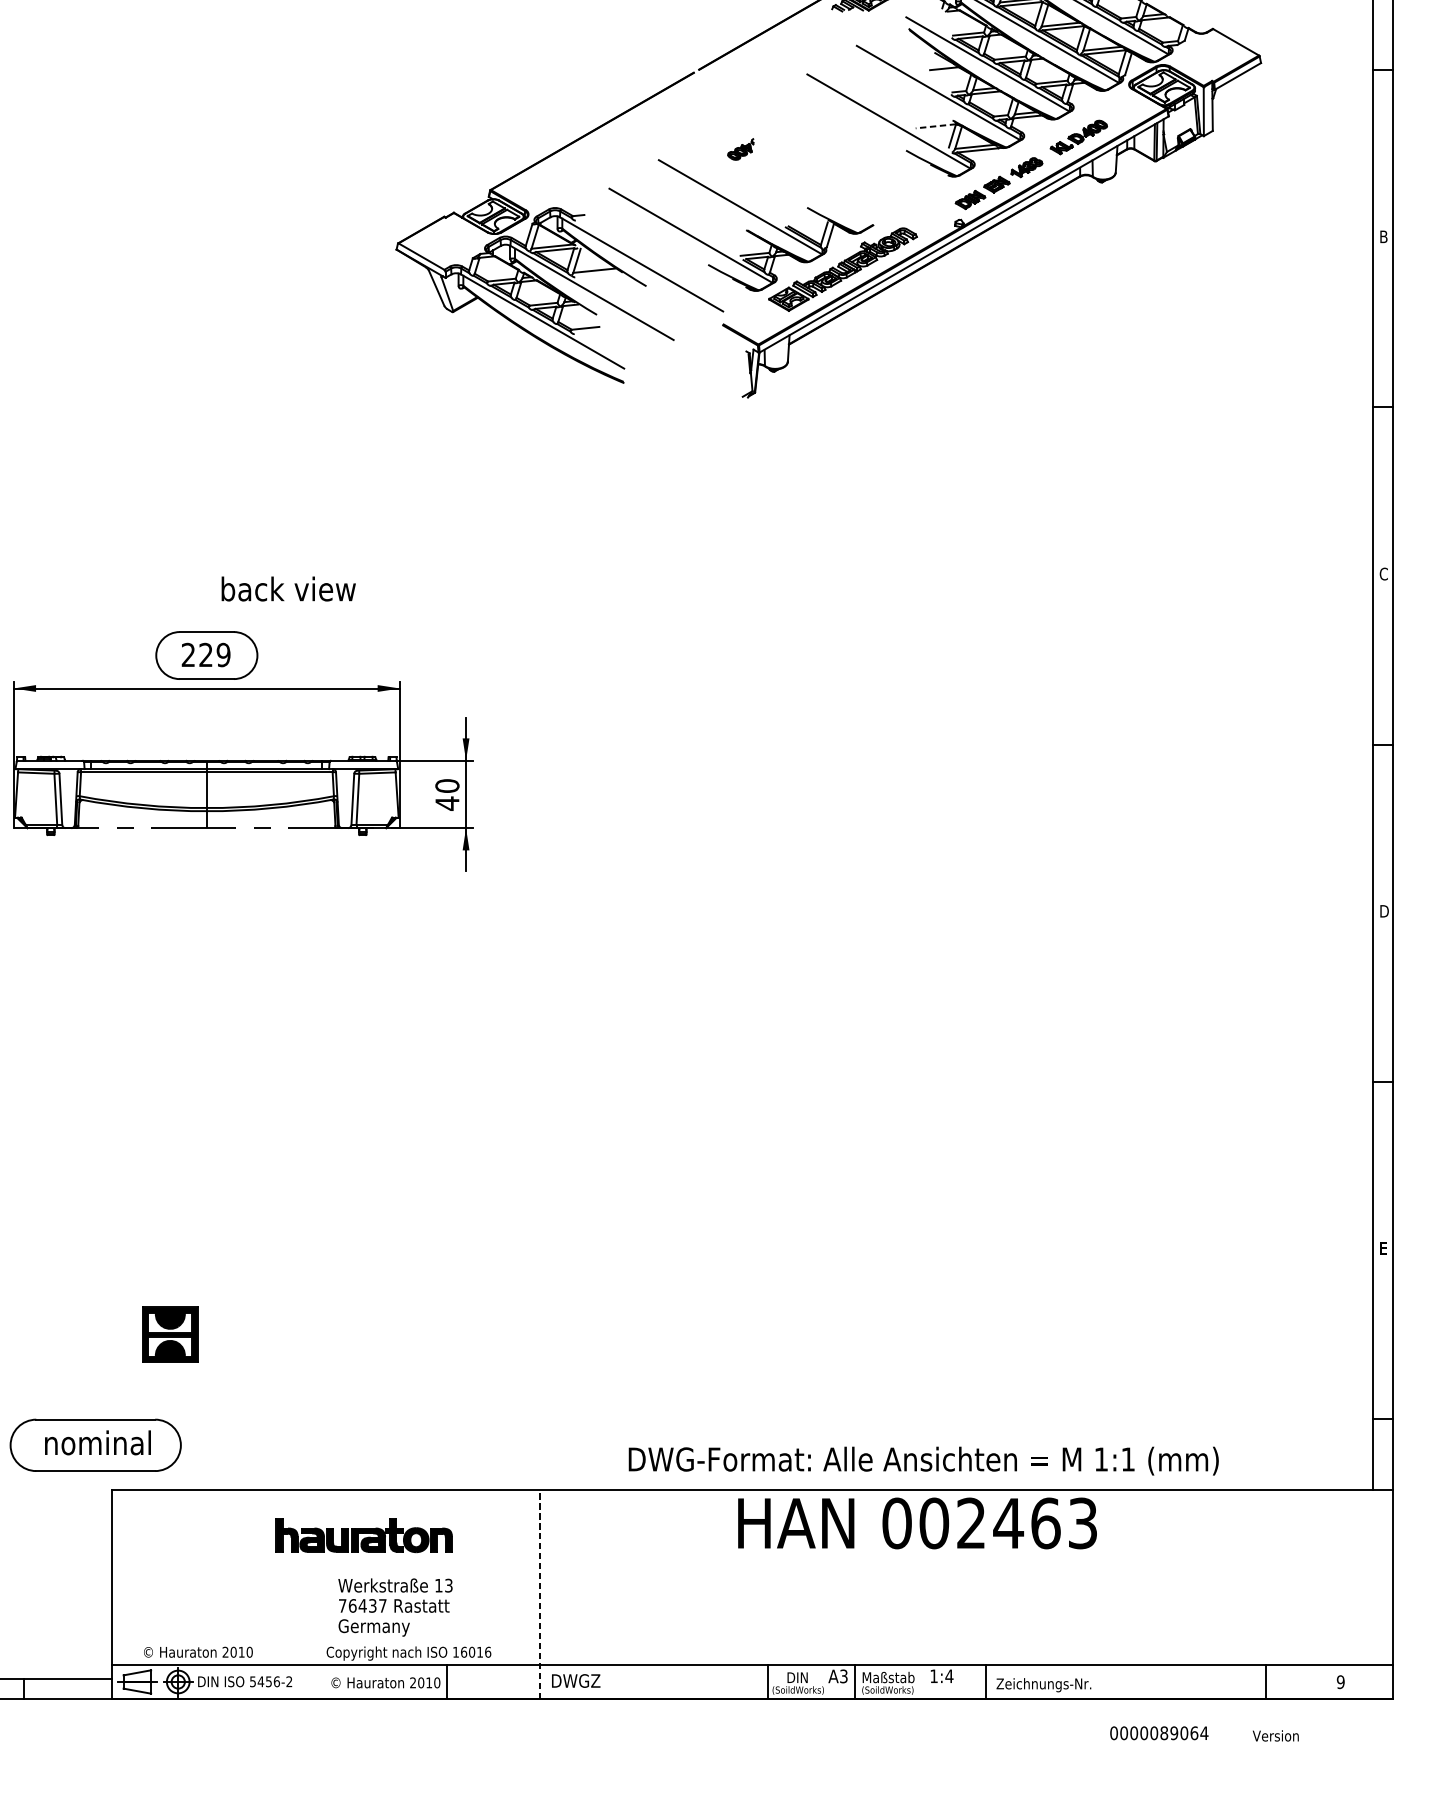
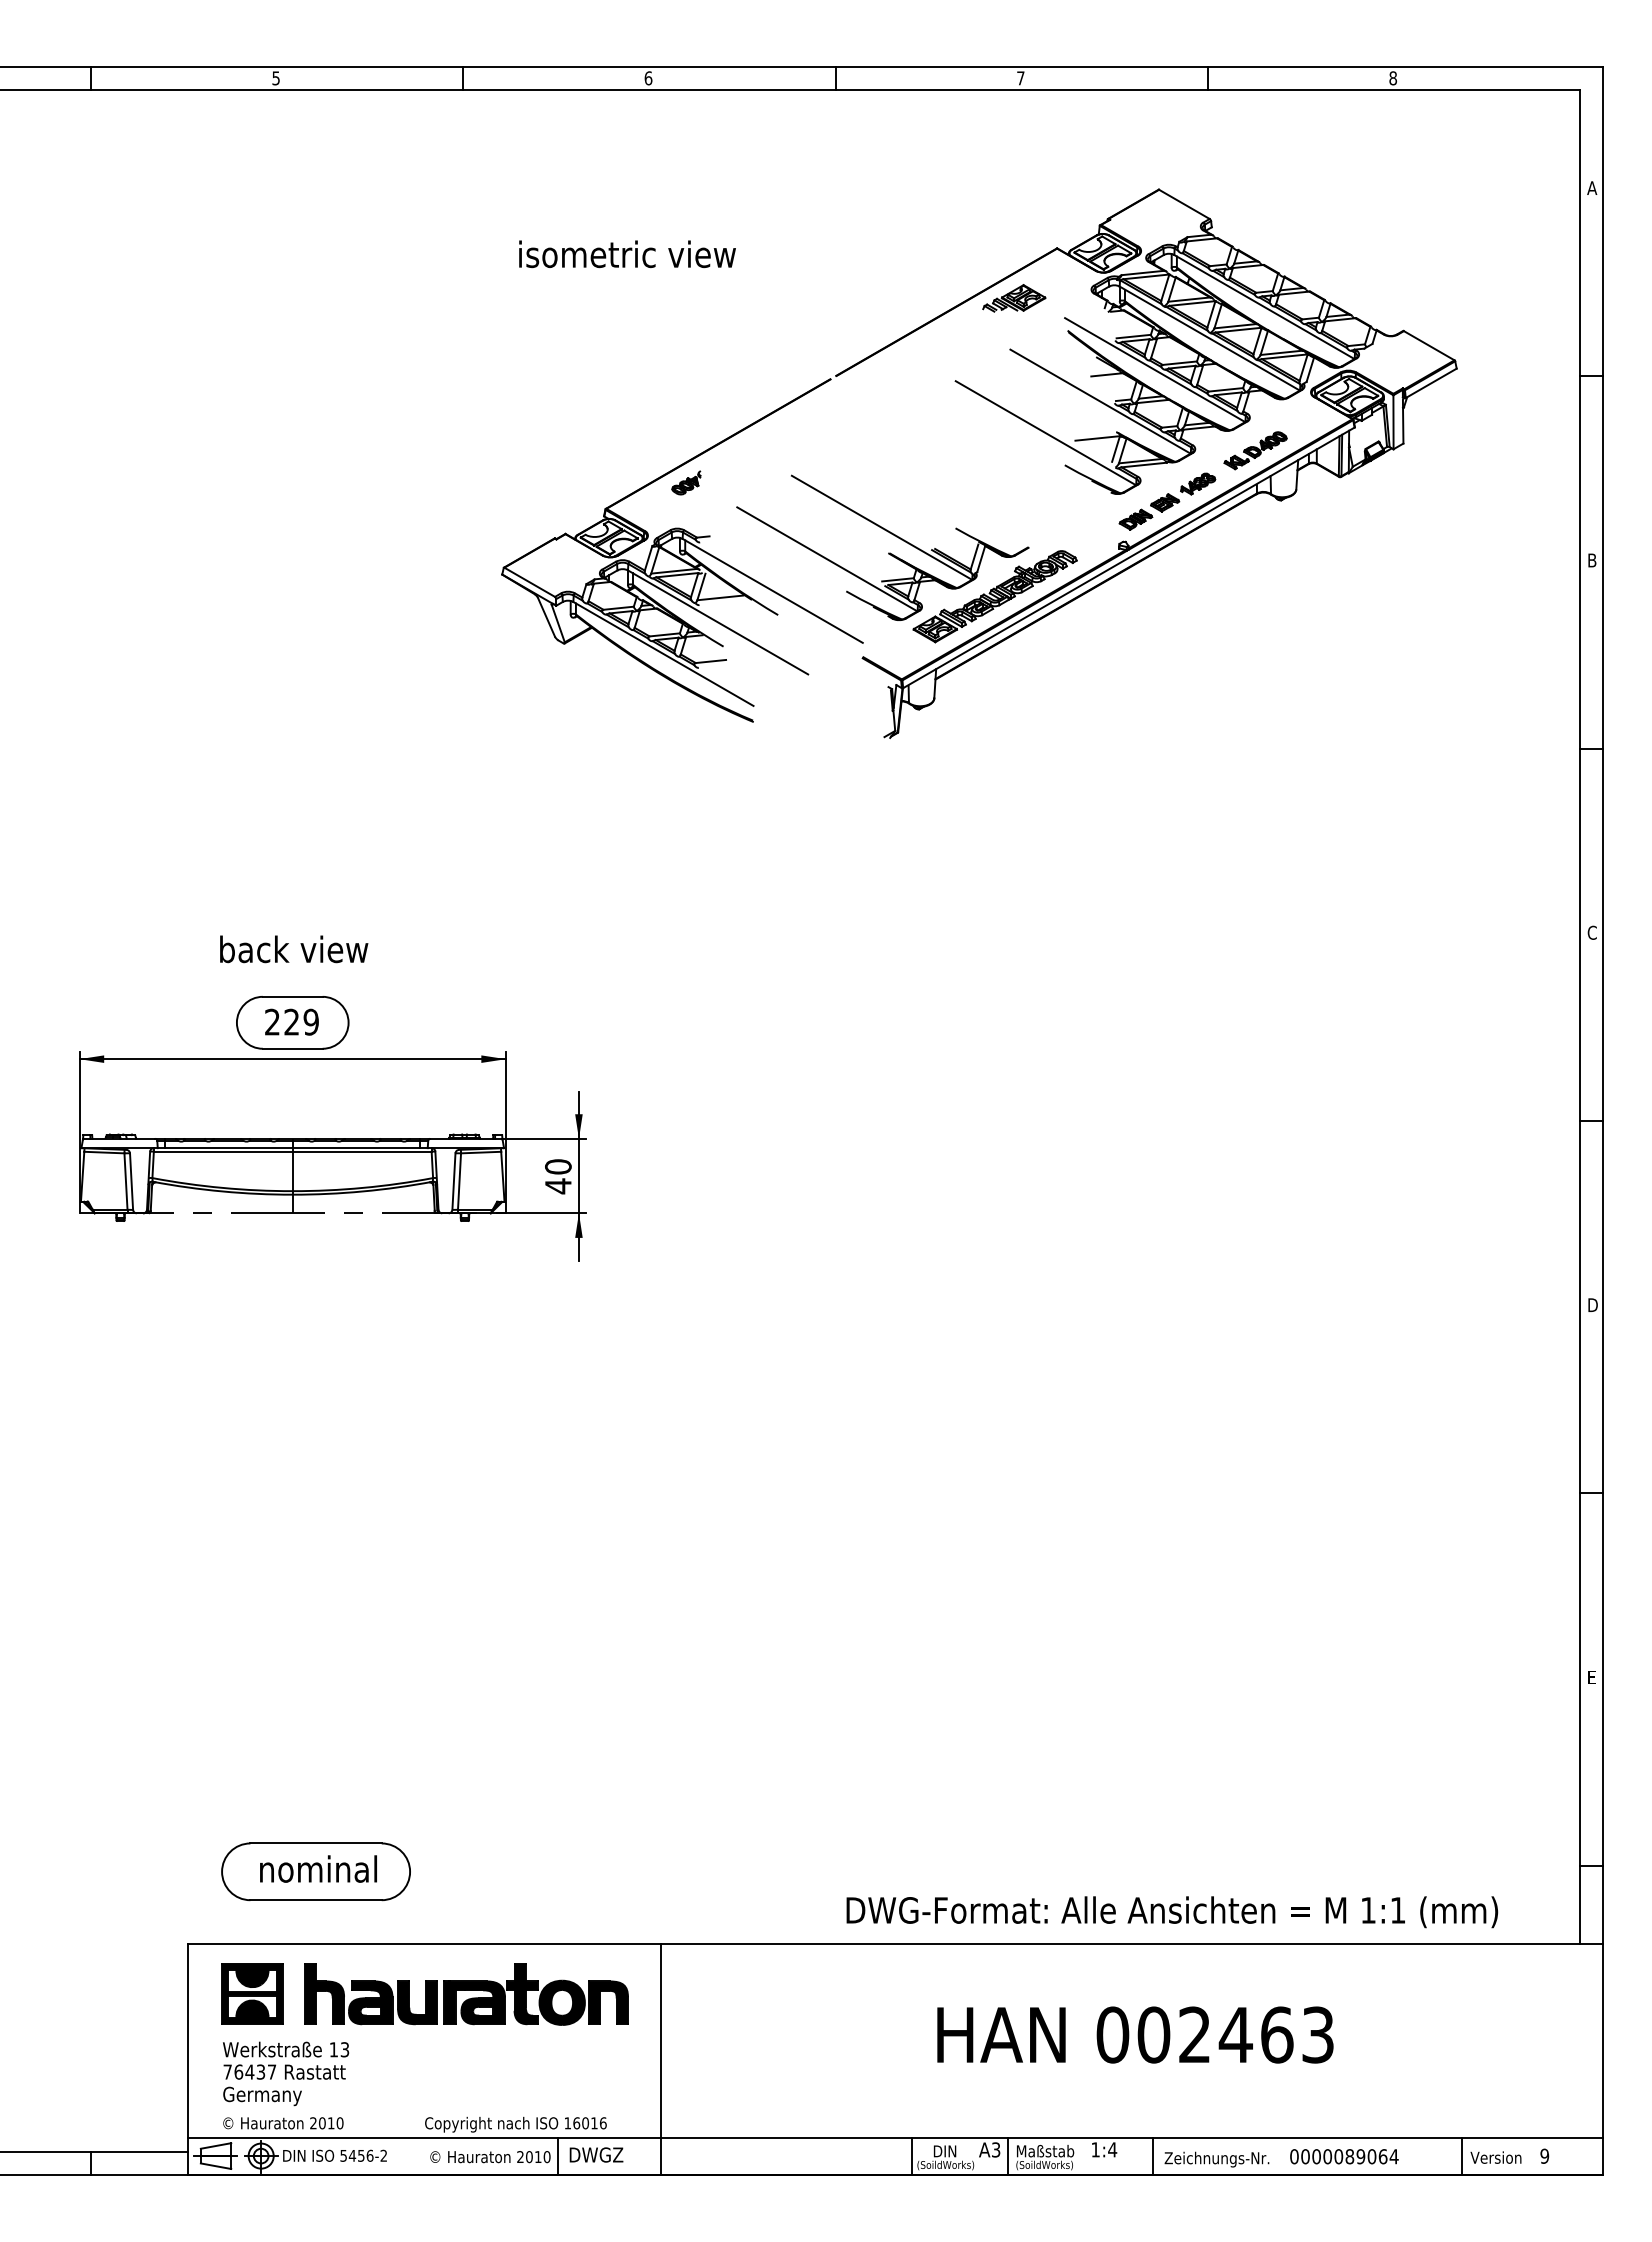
line: (935, 126) -> (1097, 438), dashed -> solid
part: (740, 149) -> (686, 482), moved
text: (289, 589) -> (294, 949), moved
part: (170, 1334) -> (252, 1993), moved
part: (95, 1445) -> (315, 1871), moved
text: (923, 1461) -> (1172, 1912), moved
text: (917, 1522) -> (1135, 2034), moved
part: (364, 1535) -> (466, 1994), size x1.67
line: (539, 1593) -> (660, 2058), dashed -> solid
text: (395, 1607) -> (286, 2073), moved
text: (576, 1680) -> (596, 2154), moved
text: (1159, 1733) -> (1344, 2156), moved
text: (1275, 1735) -> (1495, 2157), moved

